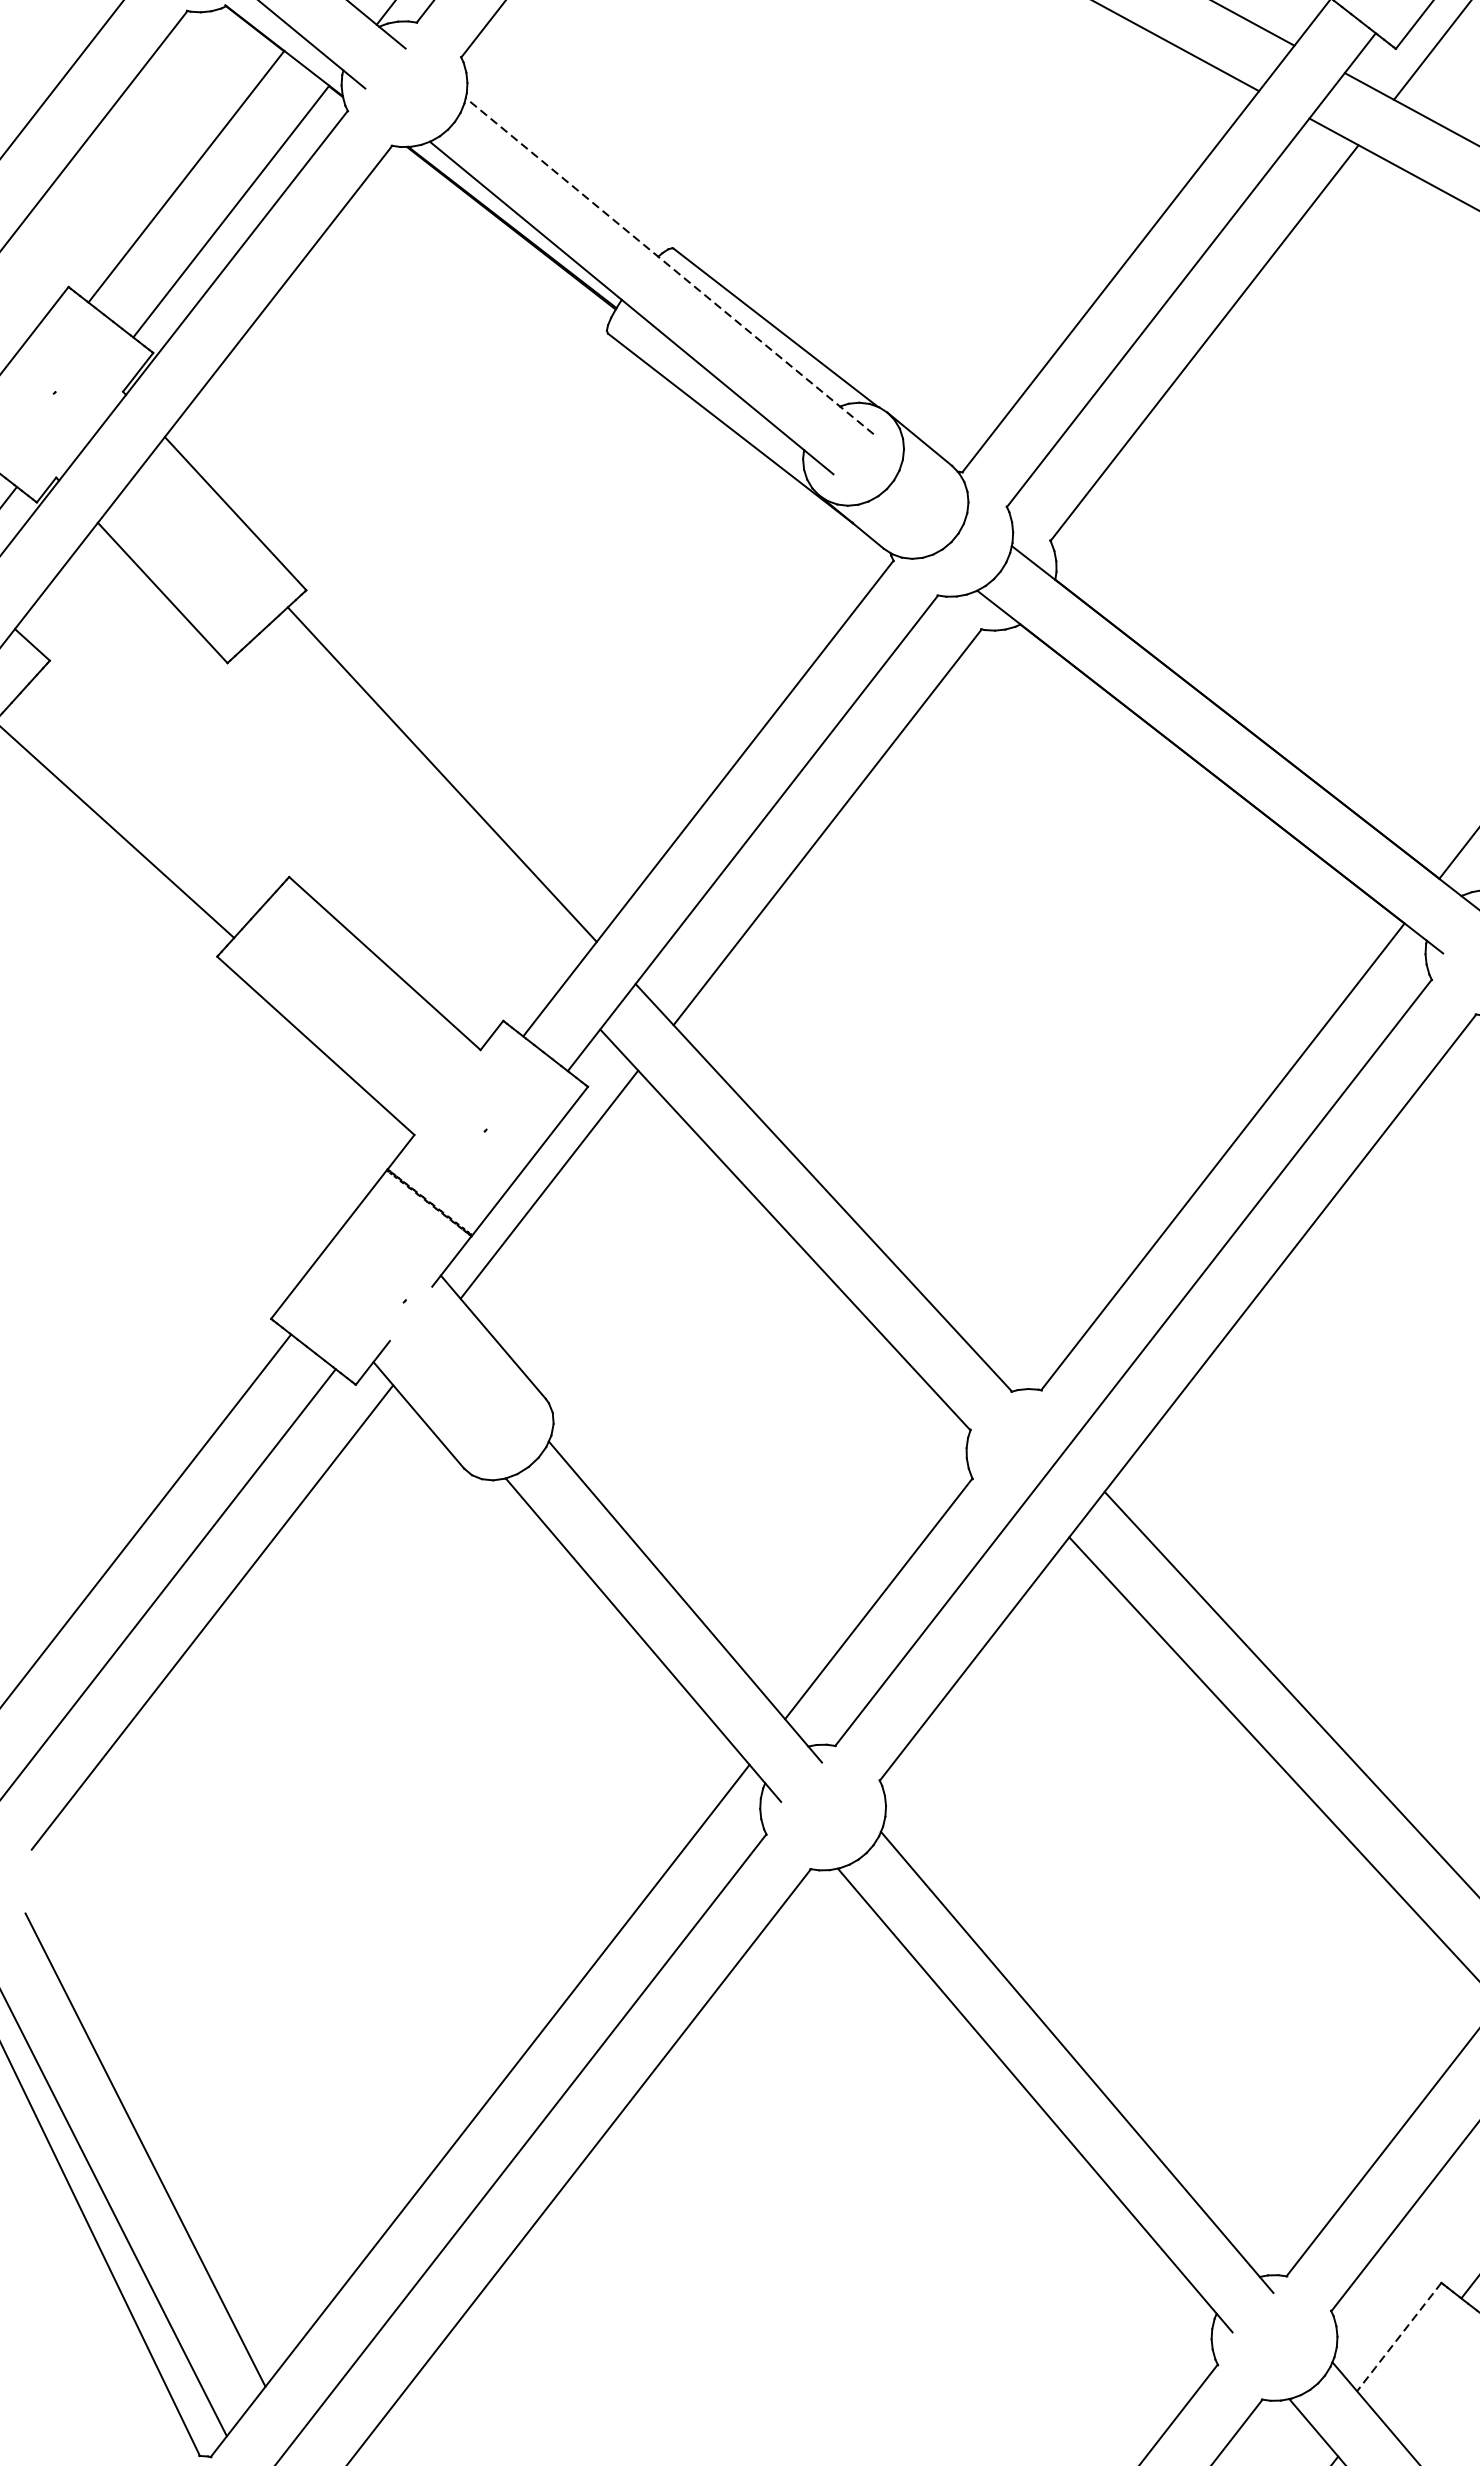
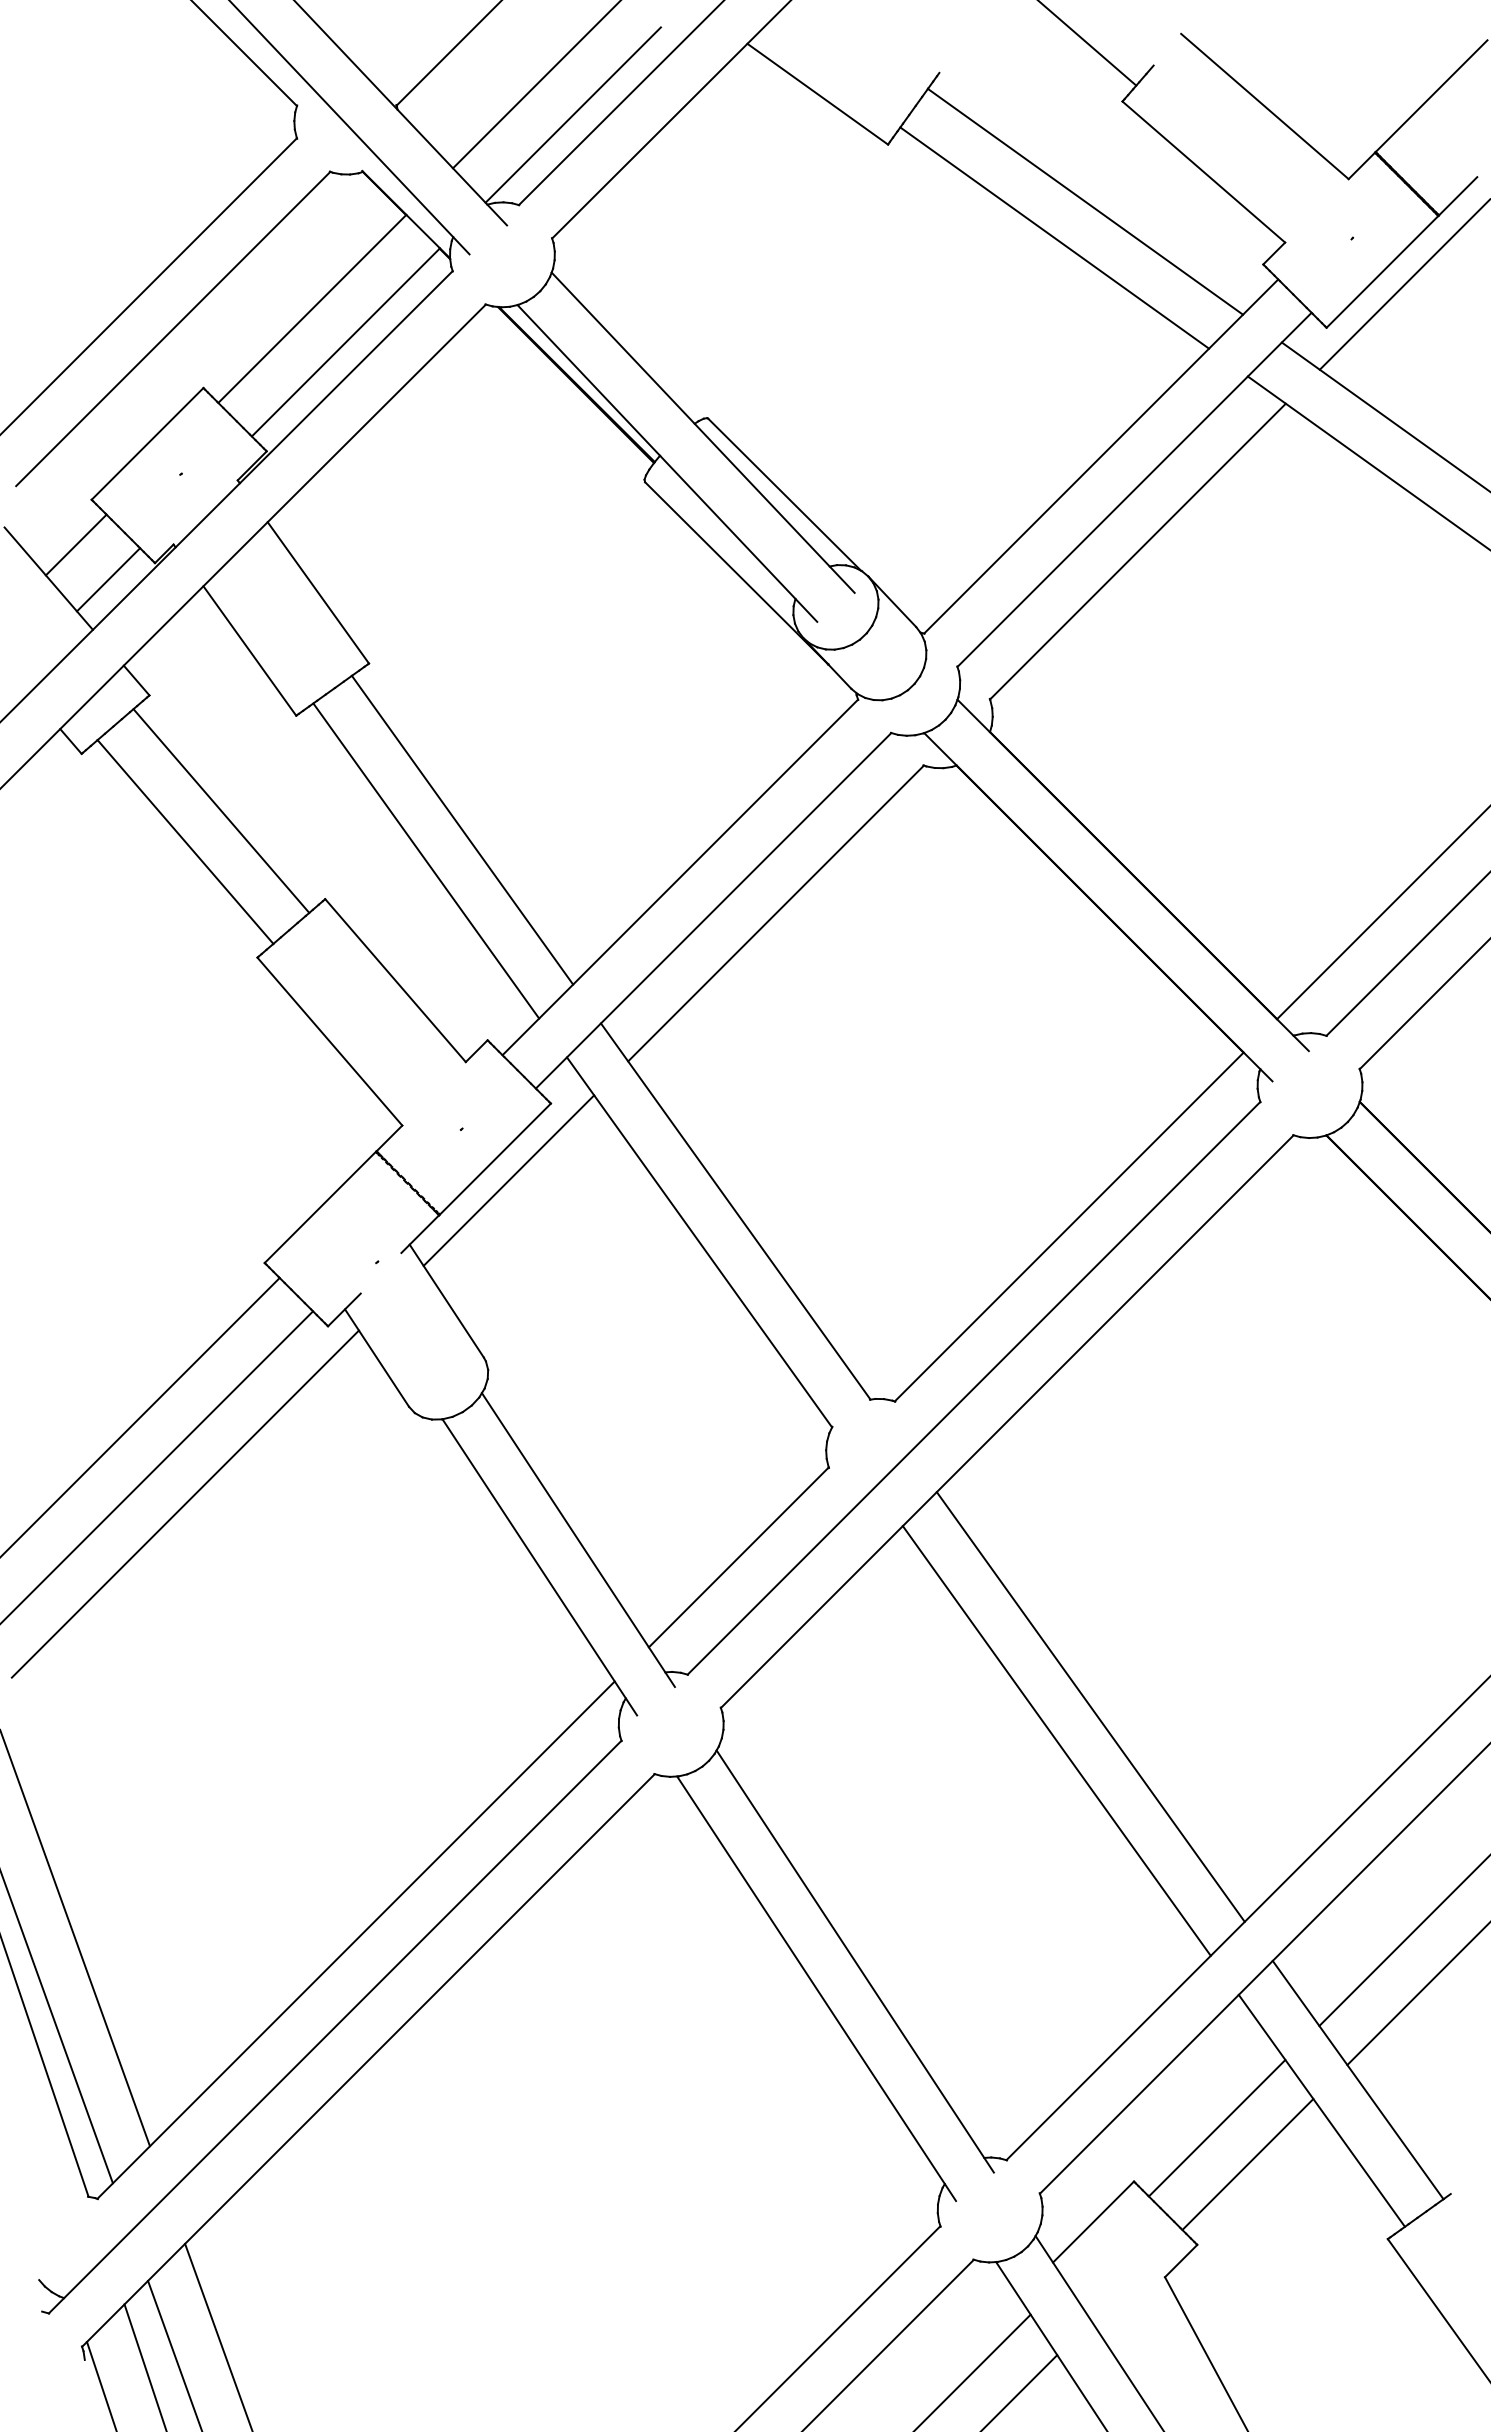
line: (668, 265) -> (702, 432), dashed -> solid
line: (152, 786) -> (221, 810), added
line: (403, 816) -> (426, 860), added
line: (1399, 2337) -> (1093, 2222), dashed -> solid

